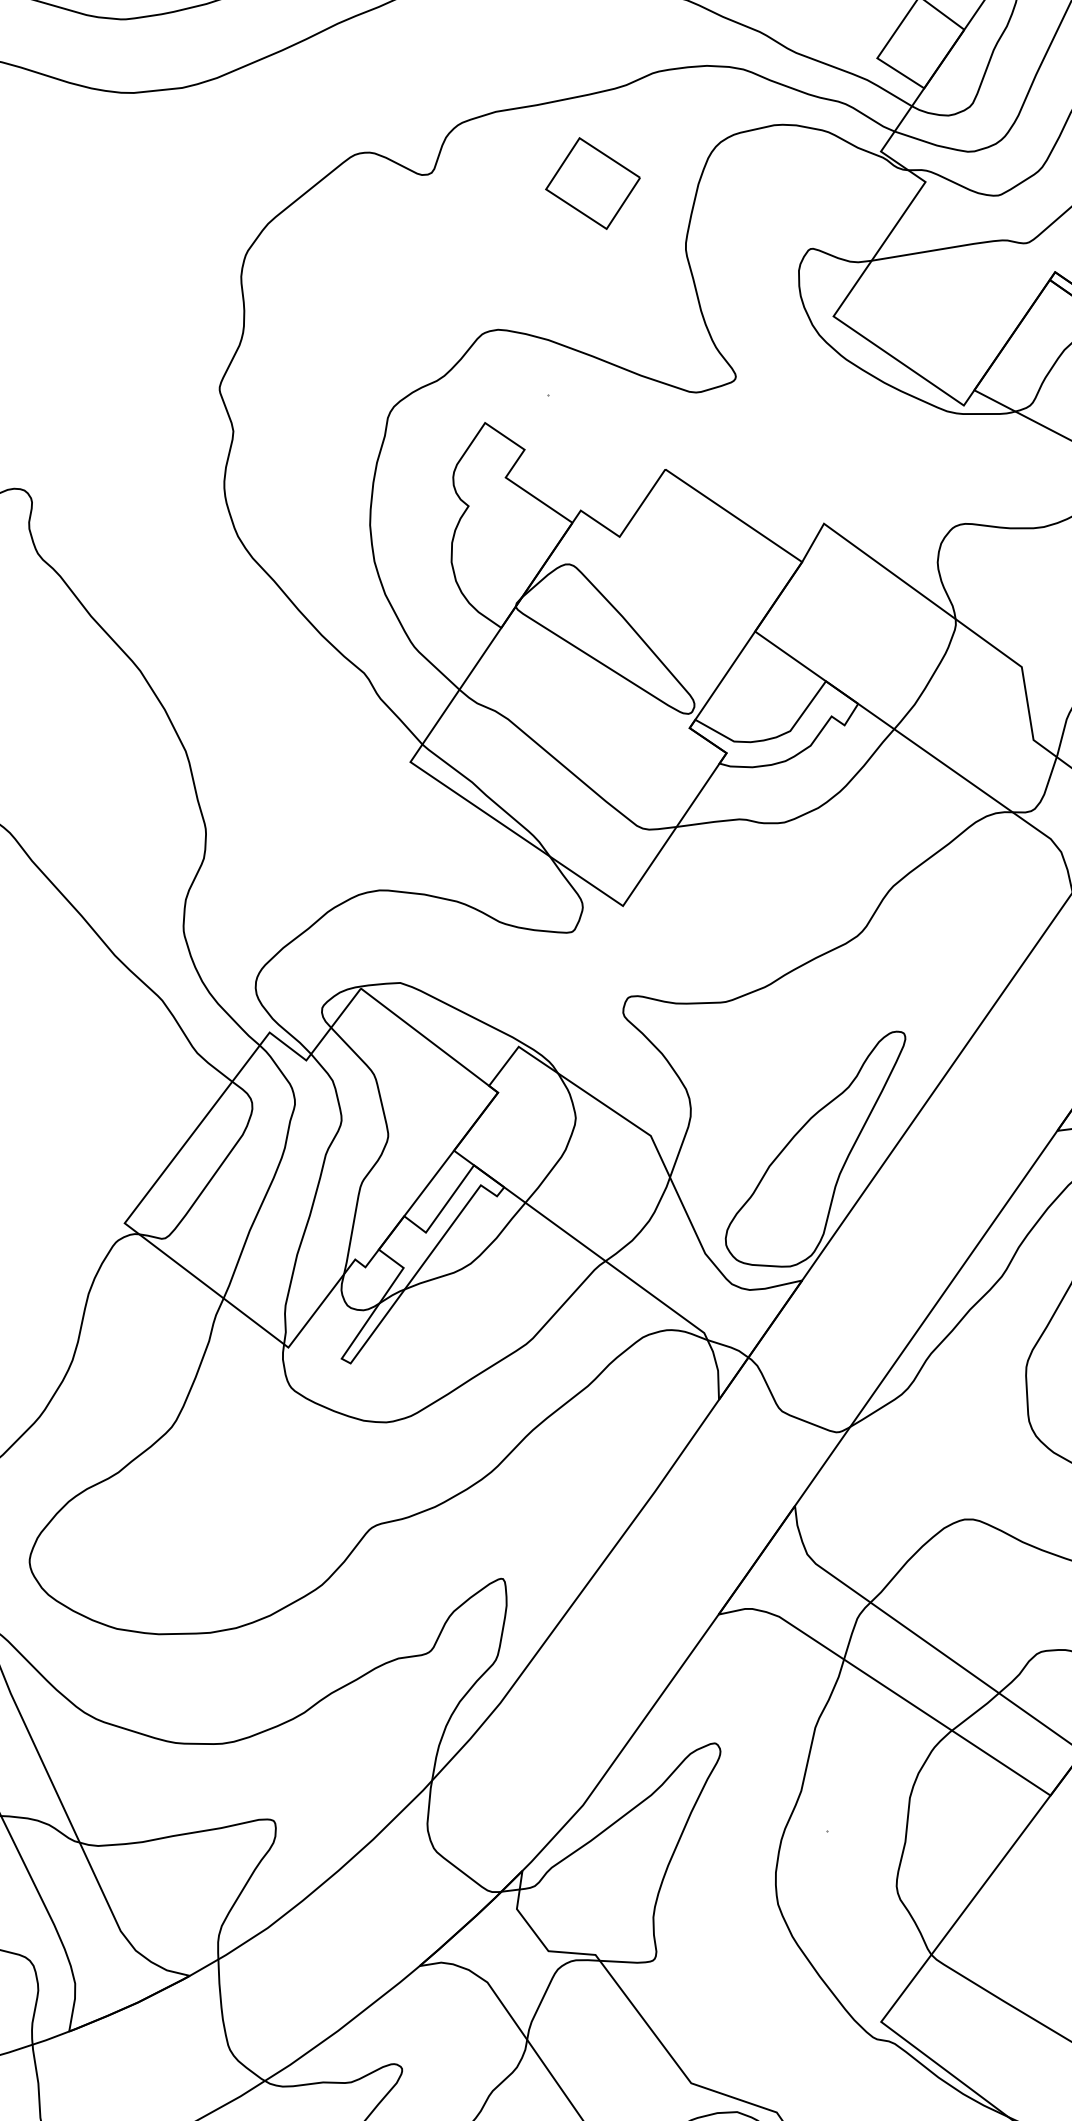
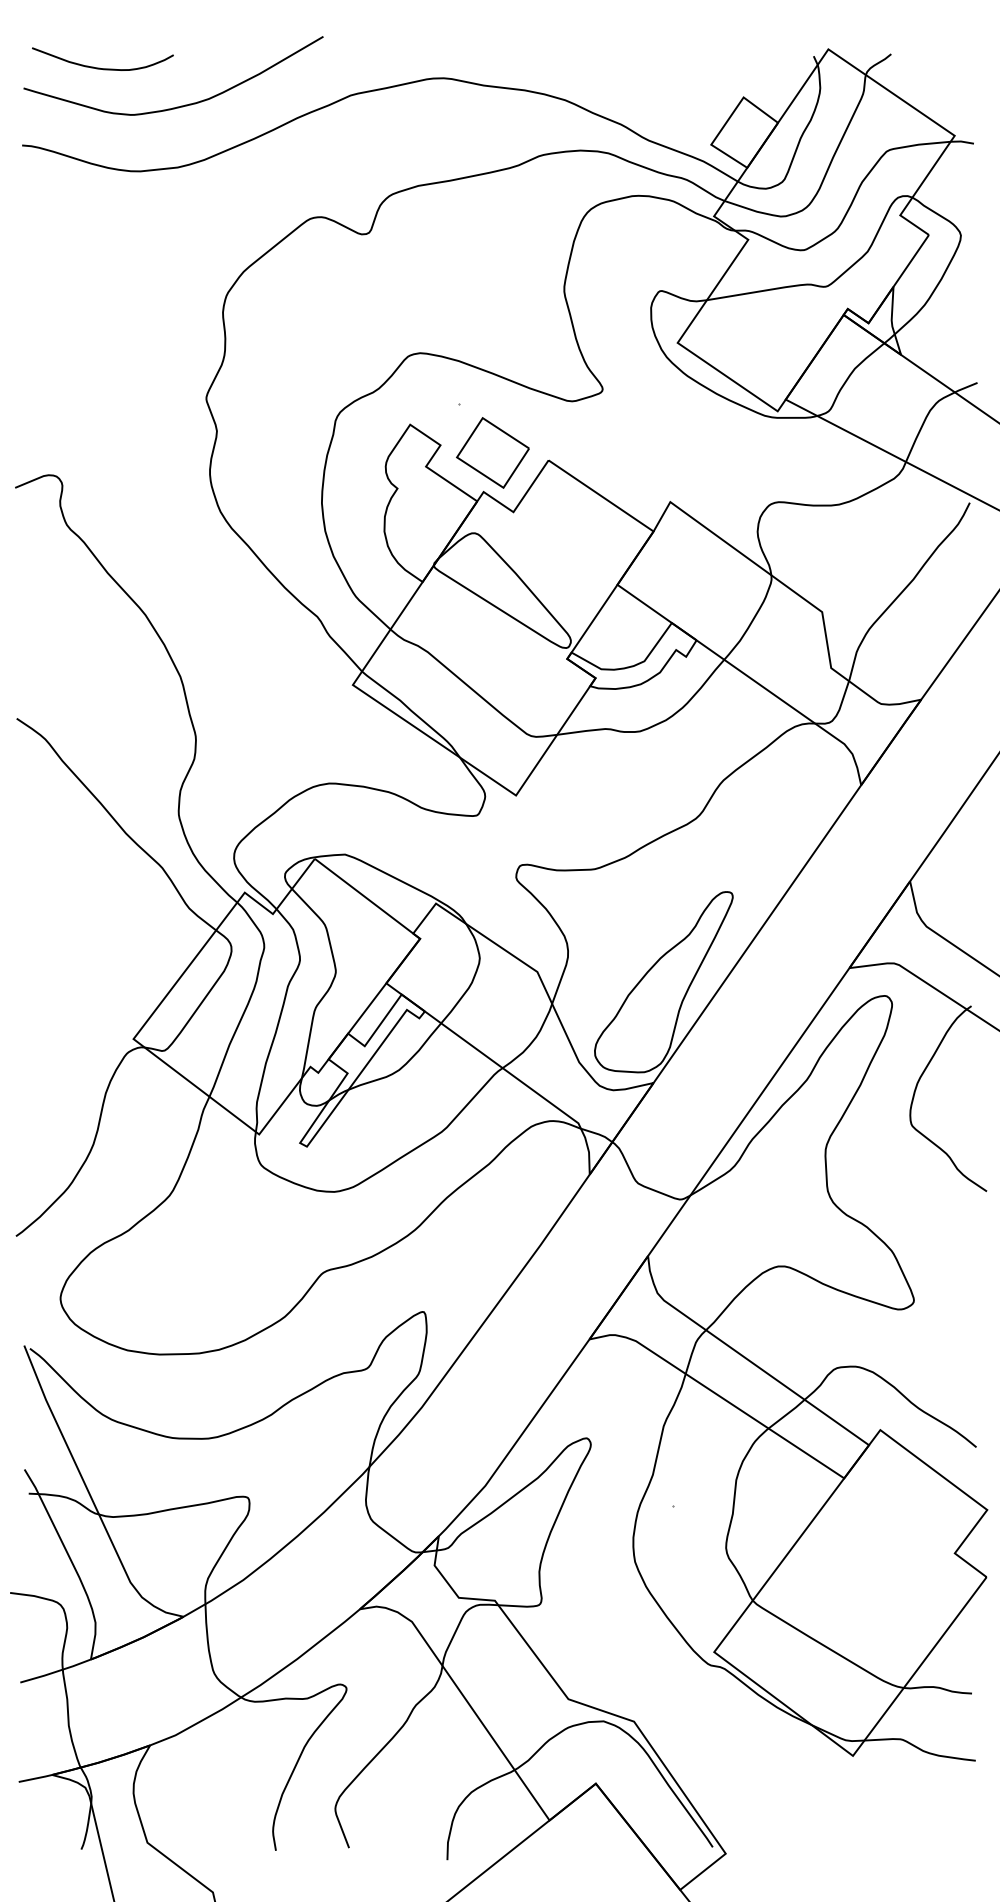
part: (592, 182) -> (492, 452), moved

